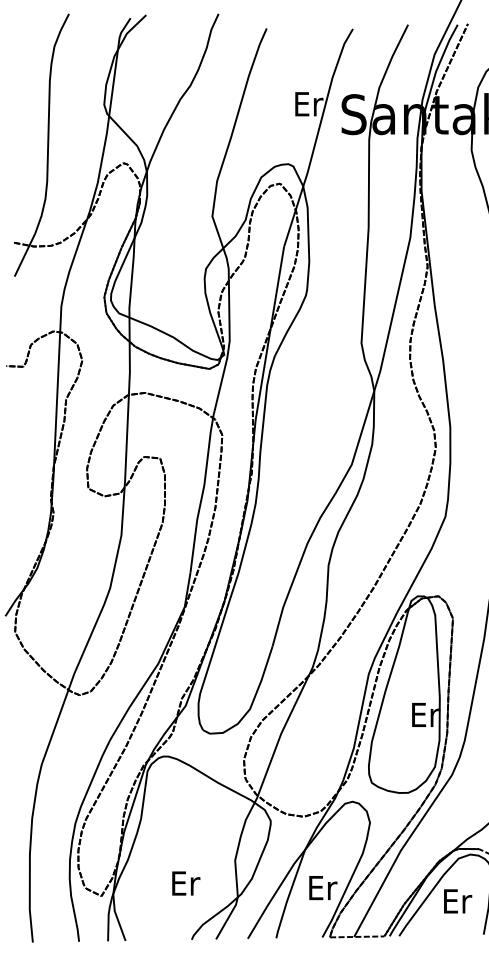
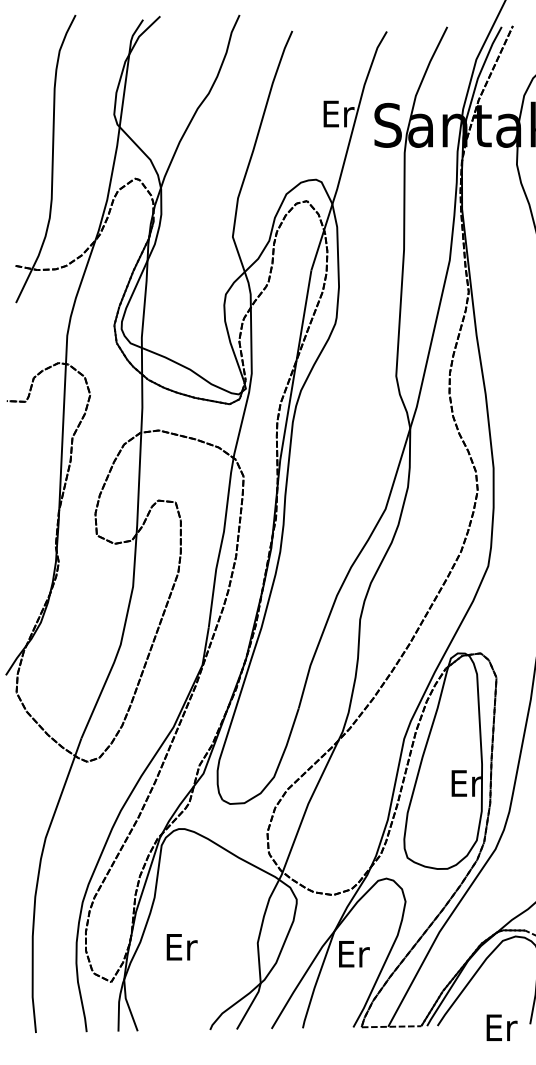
text: (185, 883) -> (181, 947), moved
text: (323, 888) -> (354, 954), moved
text: (457, 901) -> (501, 1027), moved

